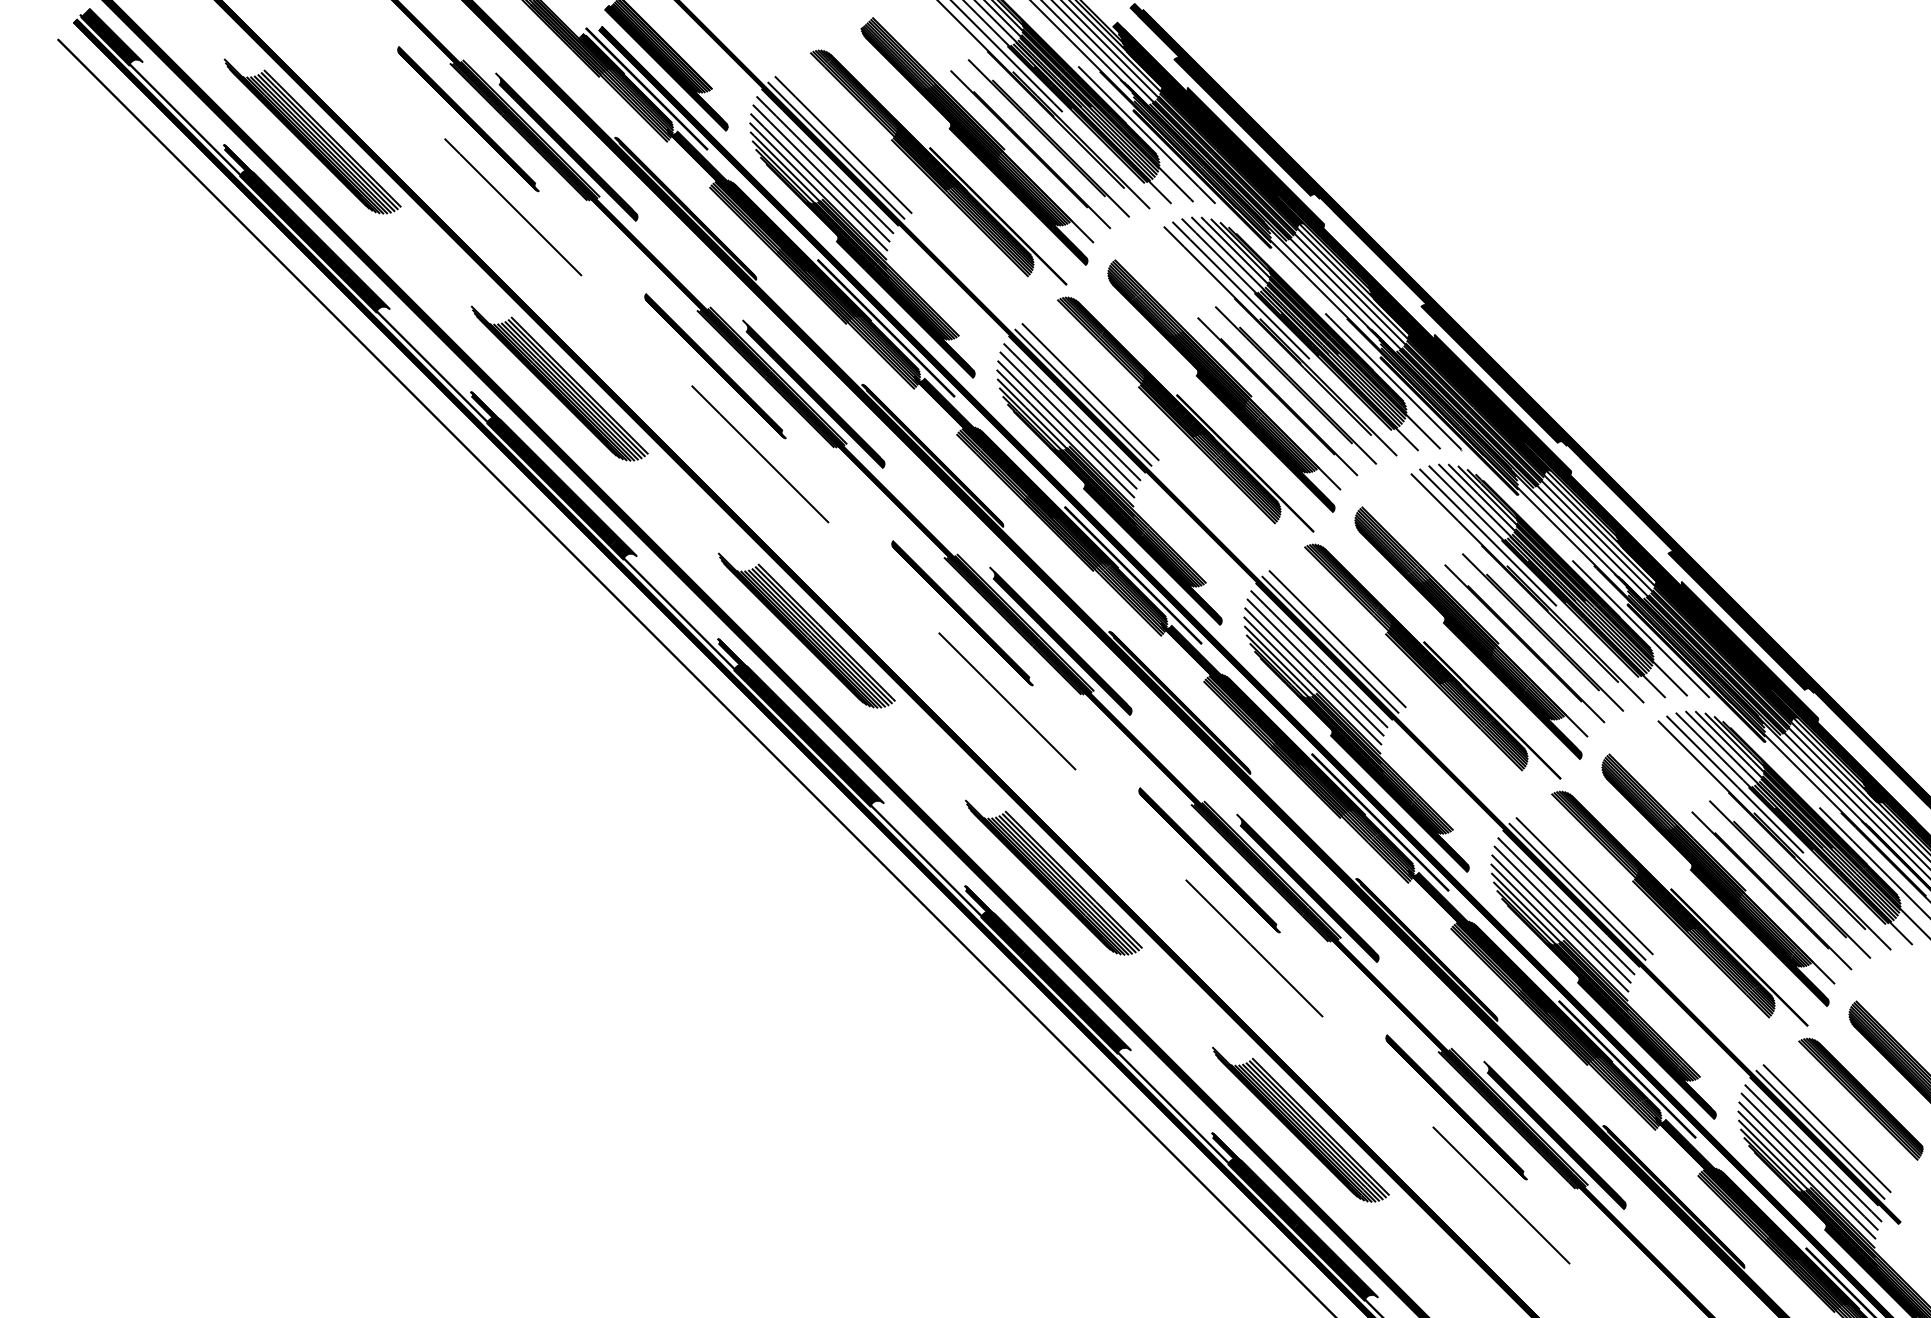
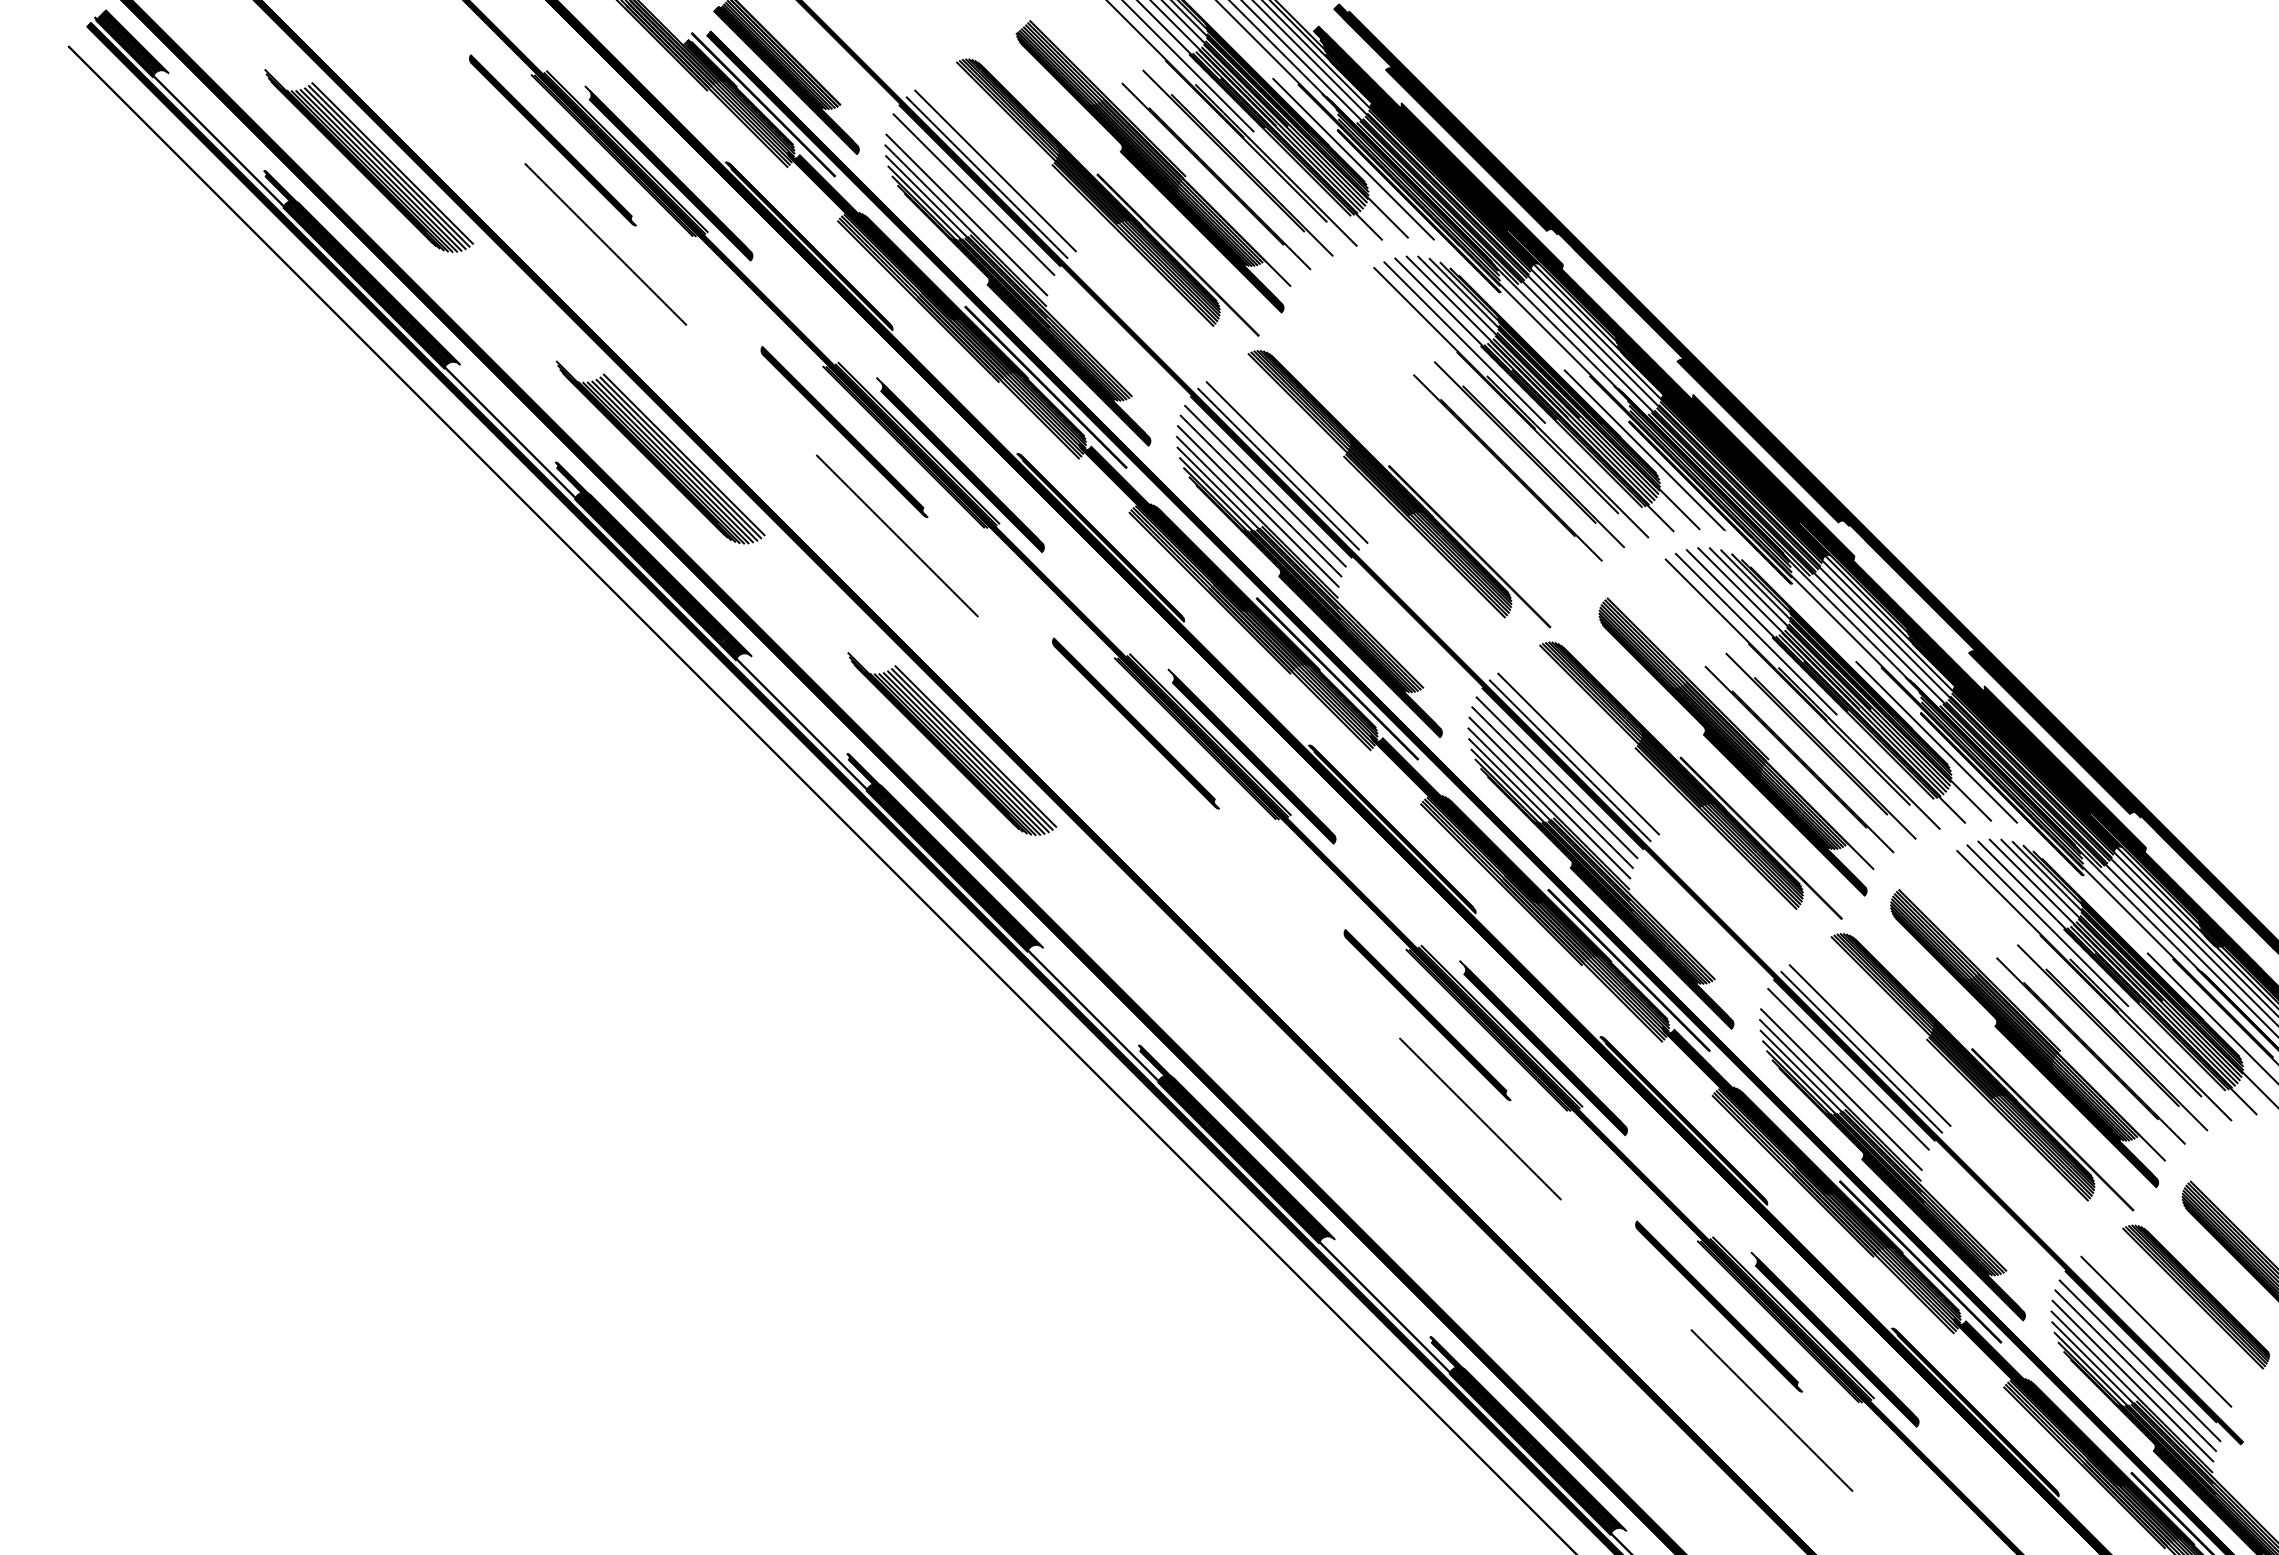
line: (821, 173) -> (969, 204), removed
part: (1223, 386) -> (1444, 455), removed
line: (1007, 701) -> (1188, 827), removed
part: (1053, 877) -> (1243, 1035), removed
line: (1562, 914) -> (1843, 1078), removed
part: (1301, 1125) -> (1535, 1327), removed
line: (1820, 1134) -> (2148, 1338), removed

